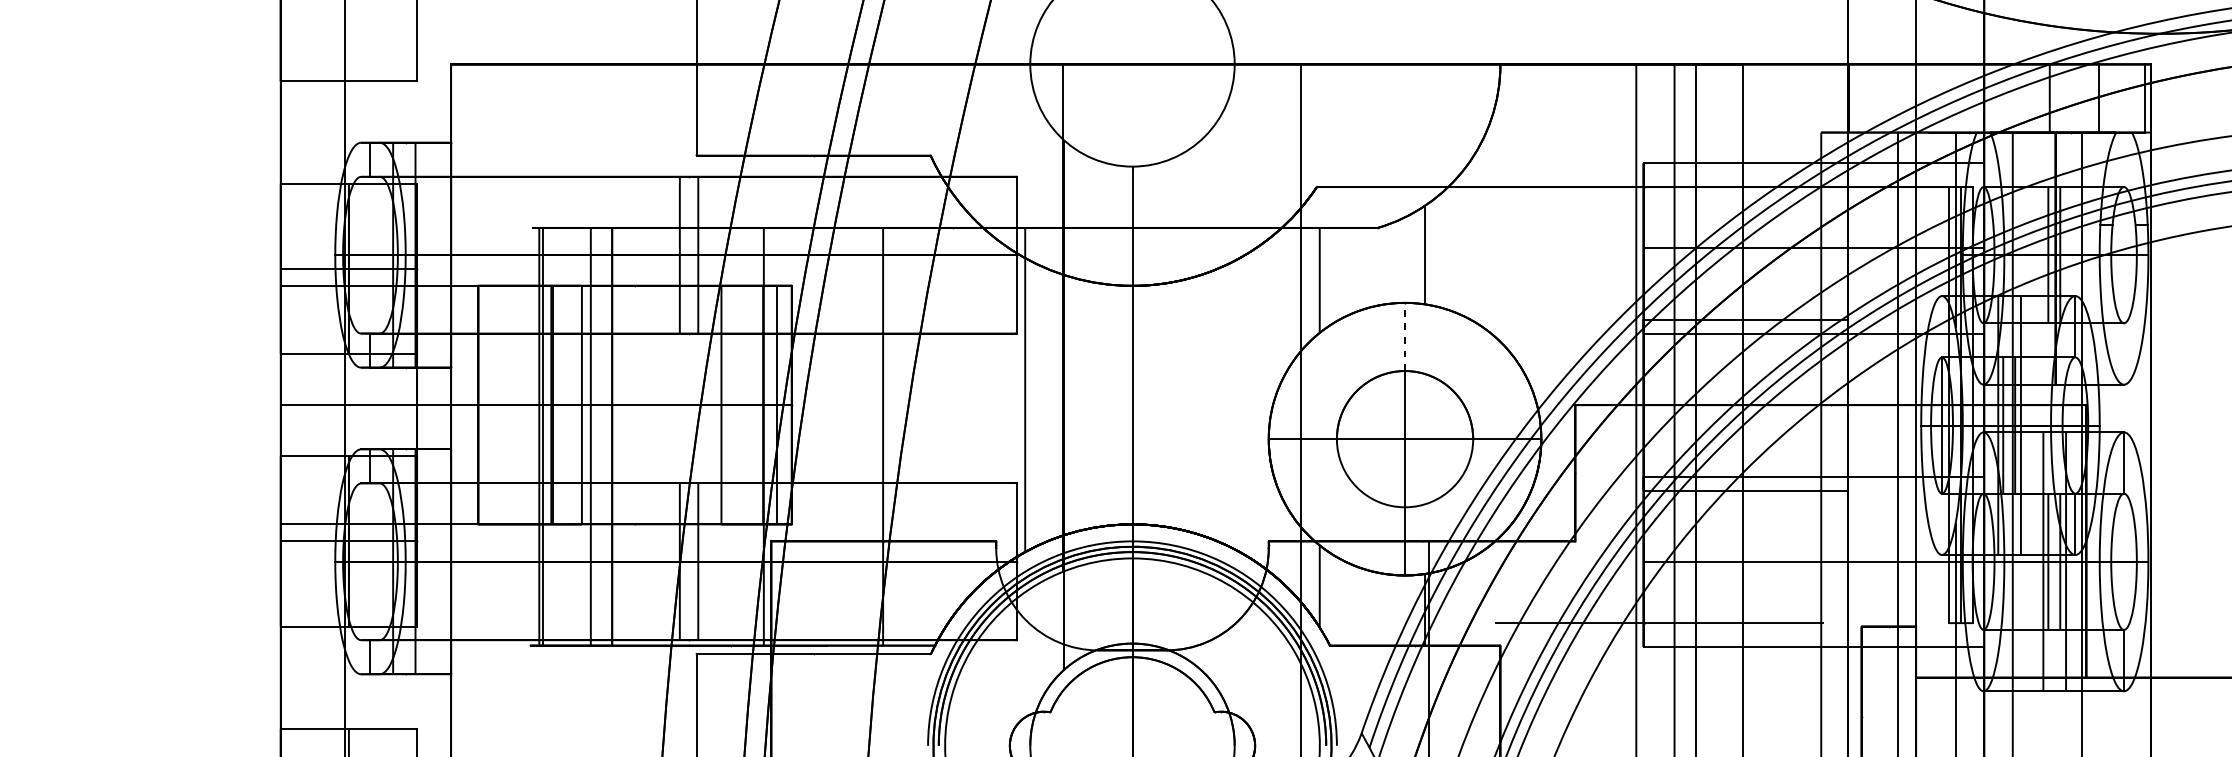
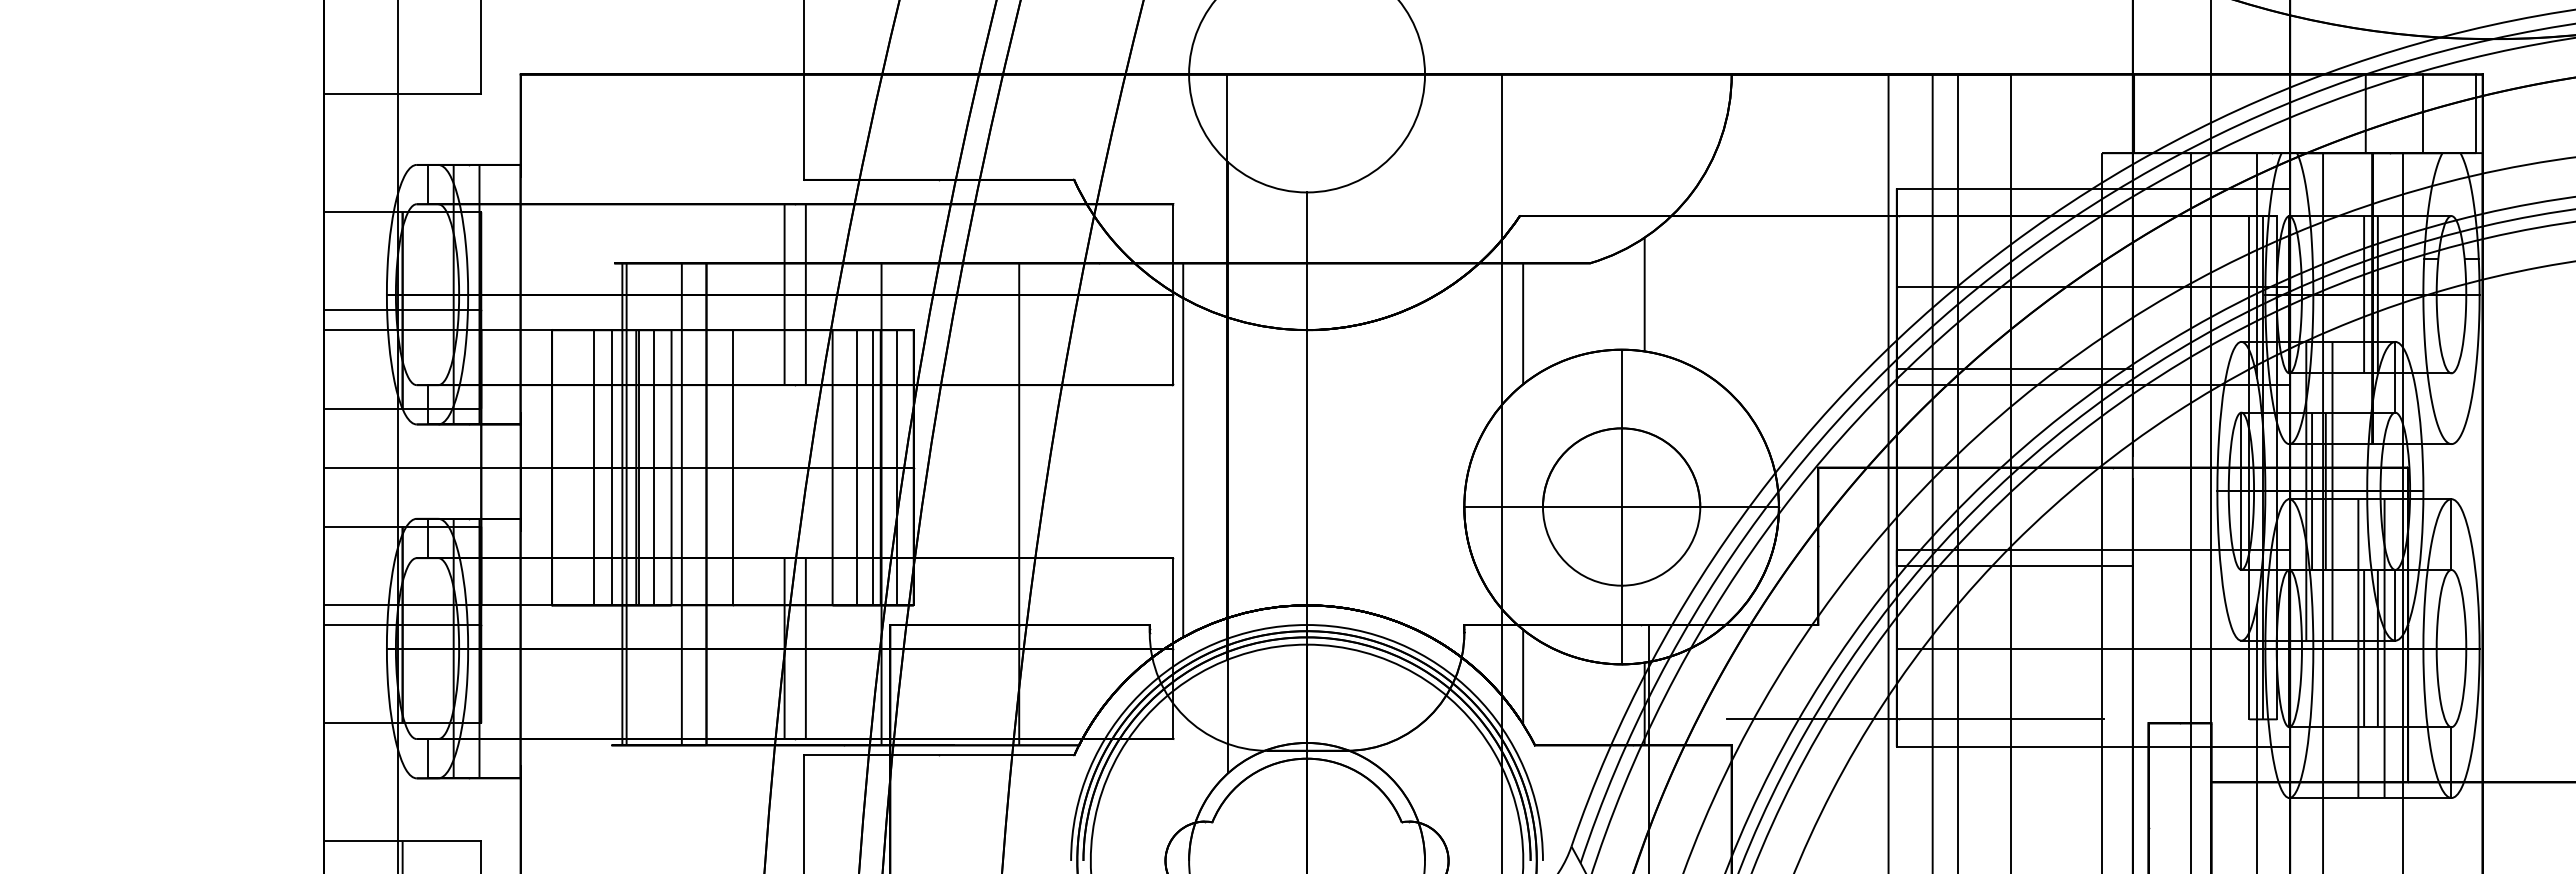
line: (1404, 336) -> (1621, 388), dashed -> solid
line: (515, 404) -> (594, 467), added
line: (529, 404) -> (611, 467), added
line: (566, 404) -> (653, 467), added
line: (634, 404) -> (732, 467), added
line: (742, 404) -> (856, 467), added
line: (756, 404) -> (873, 467), added

